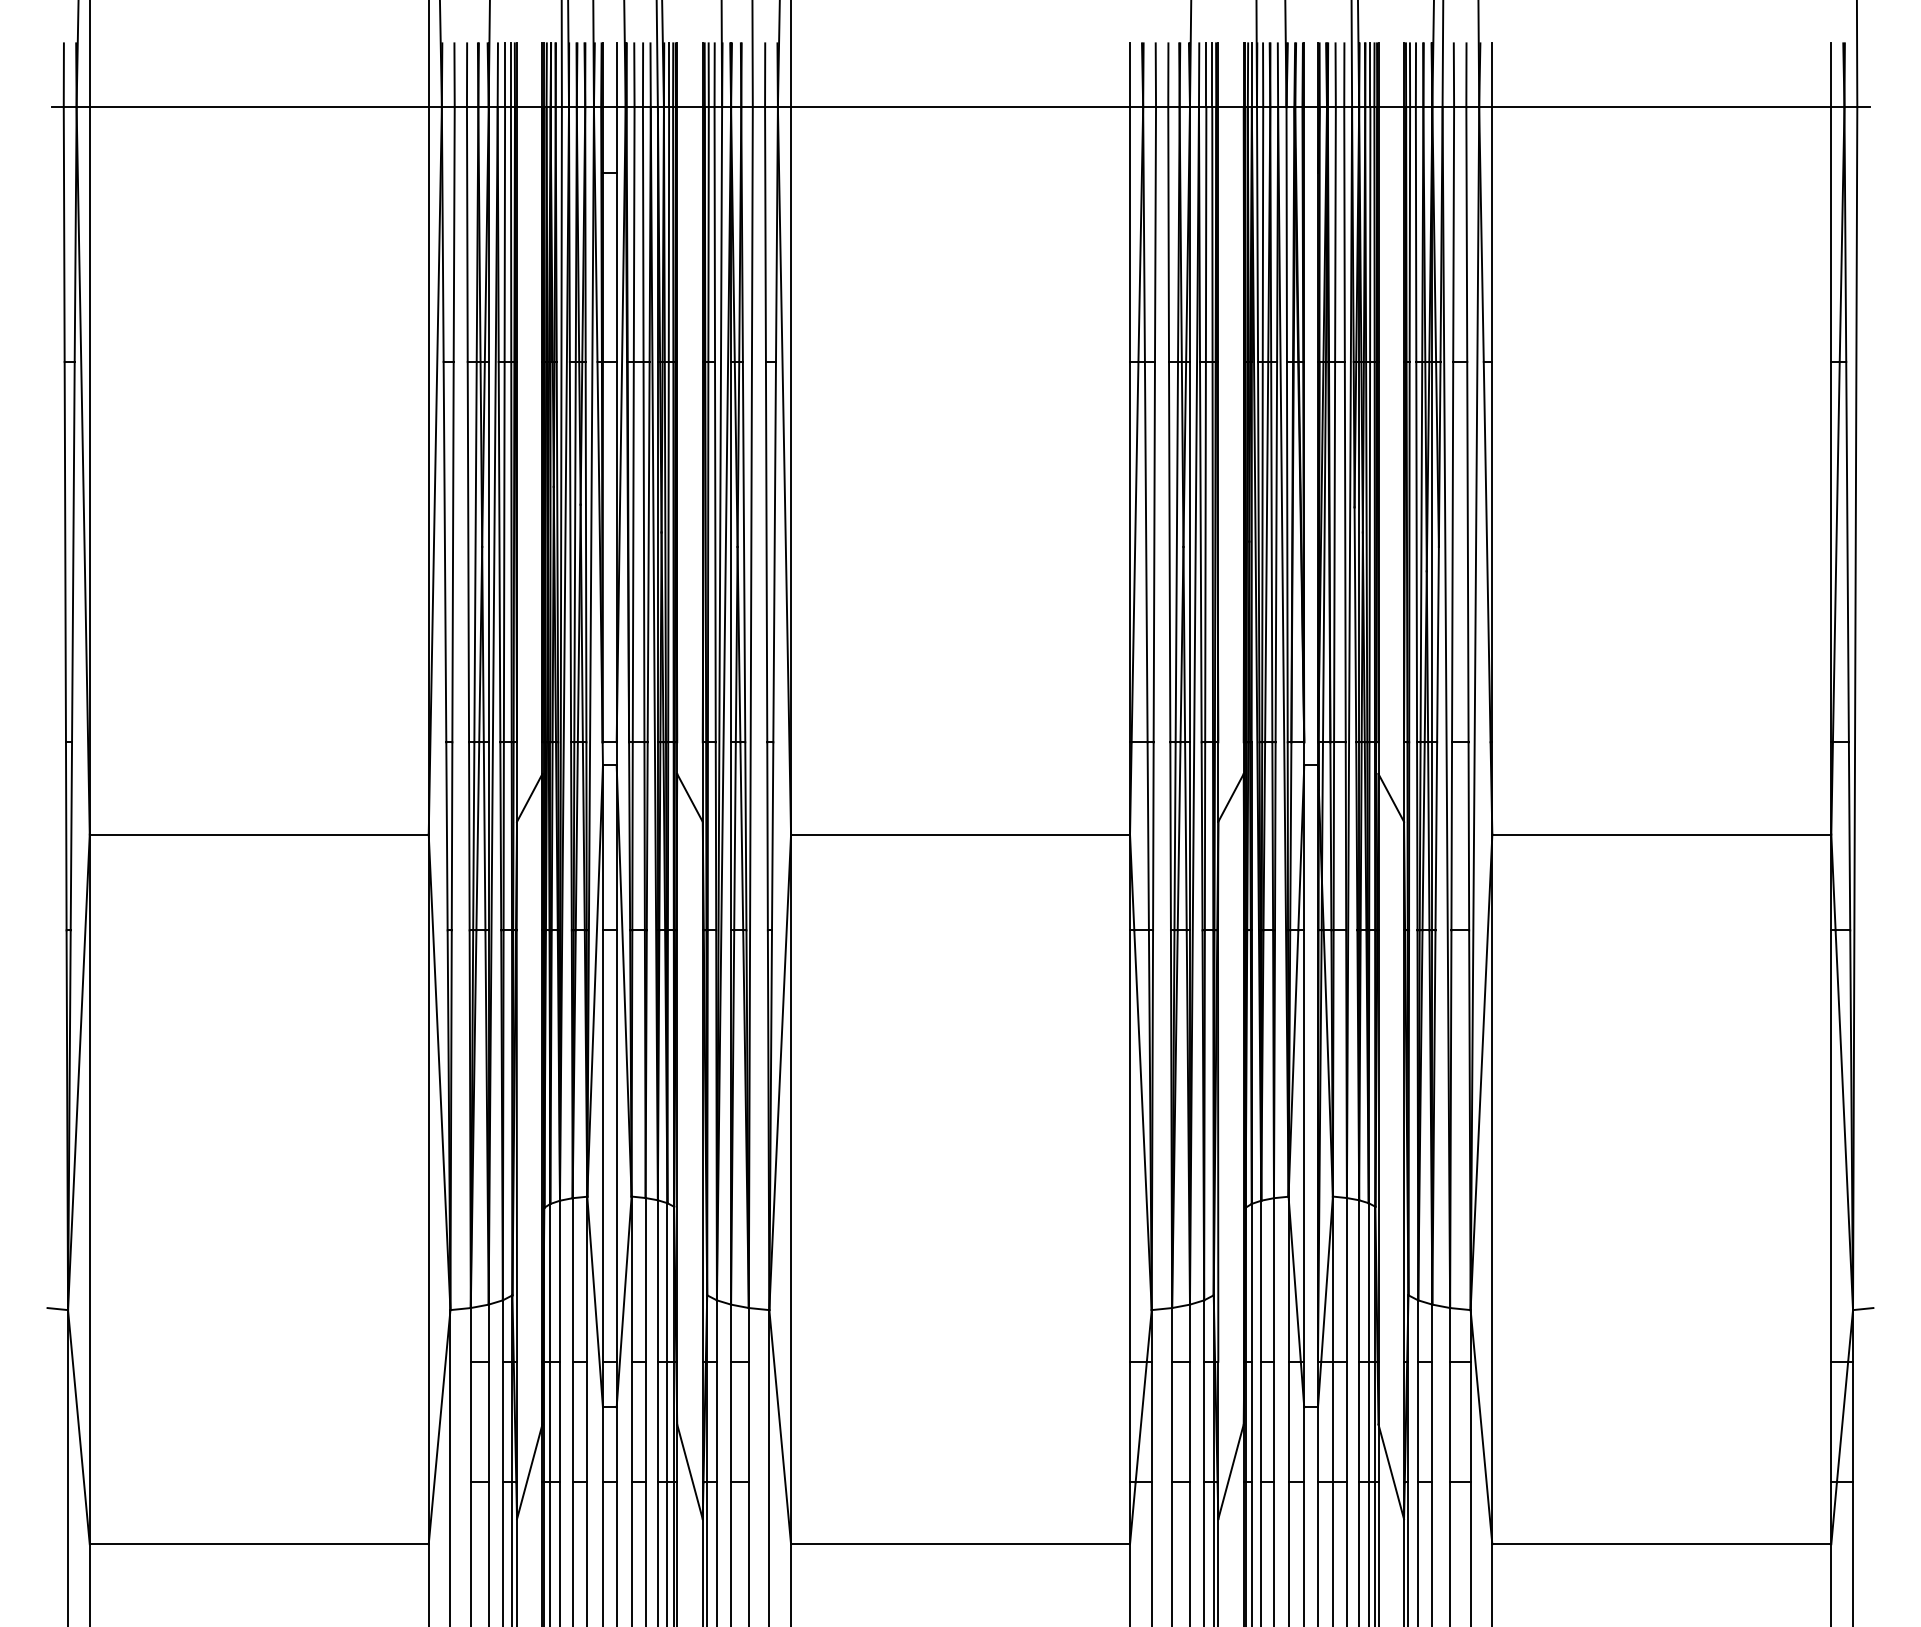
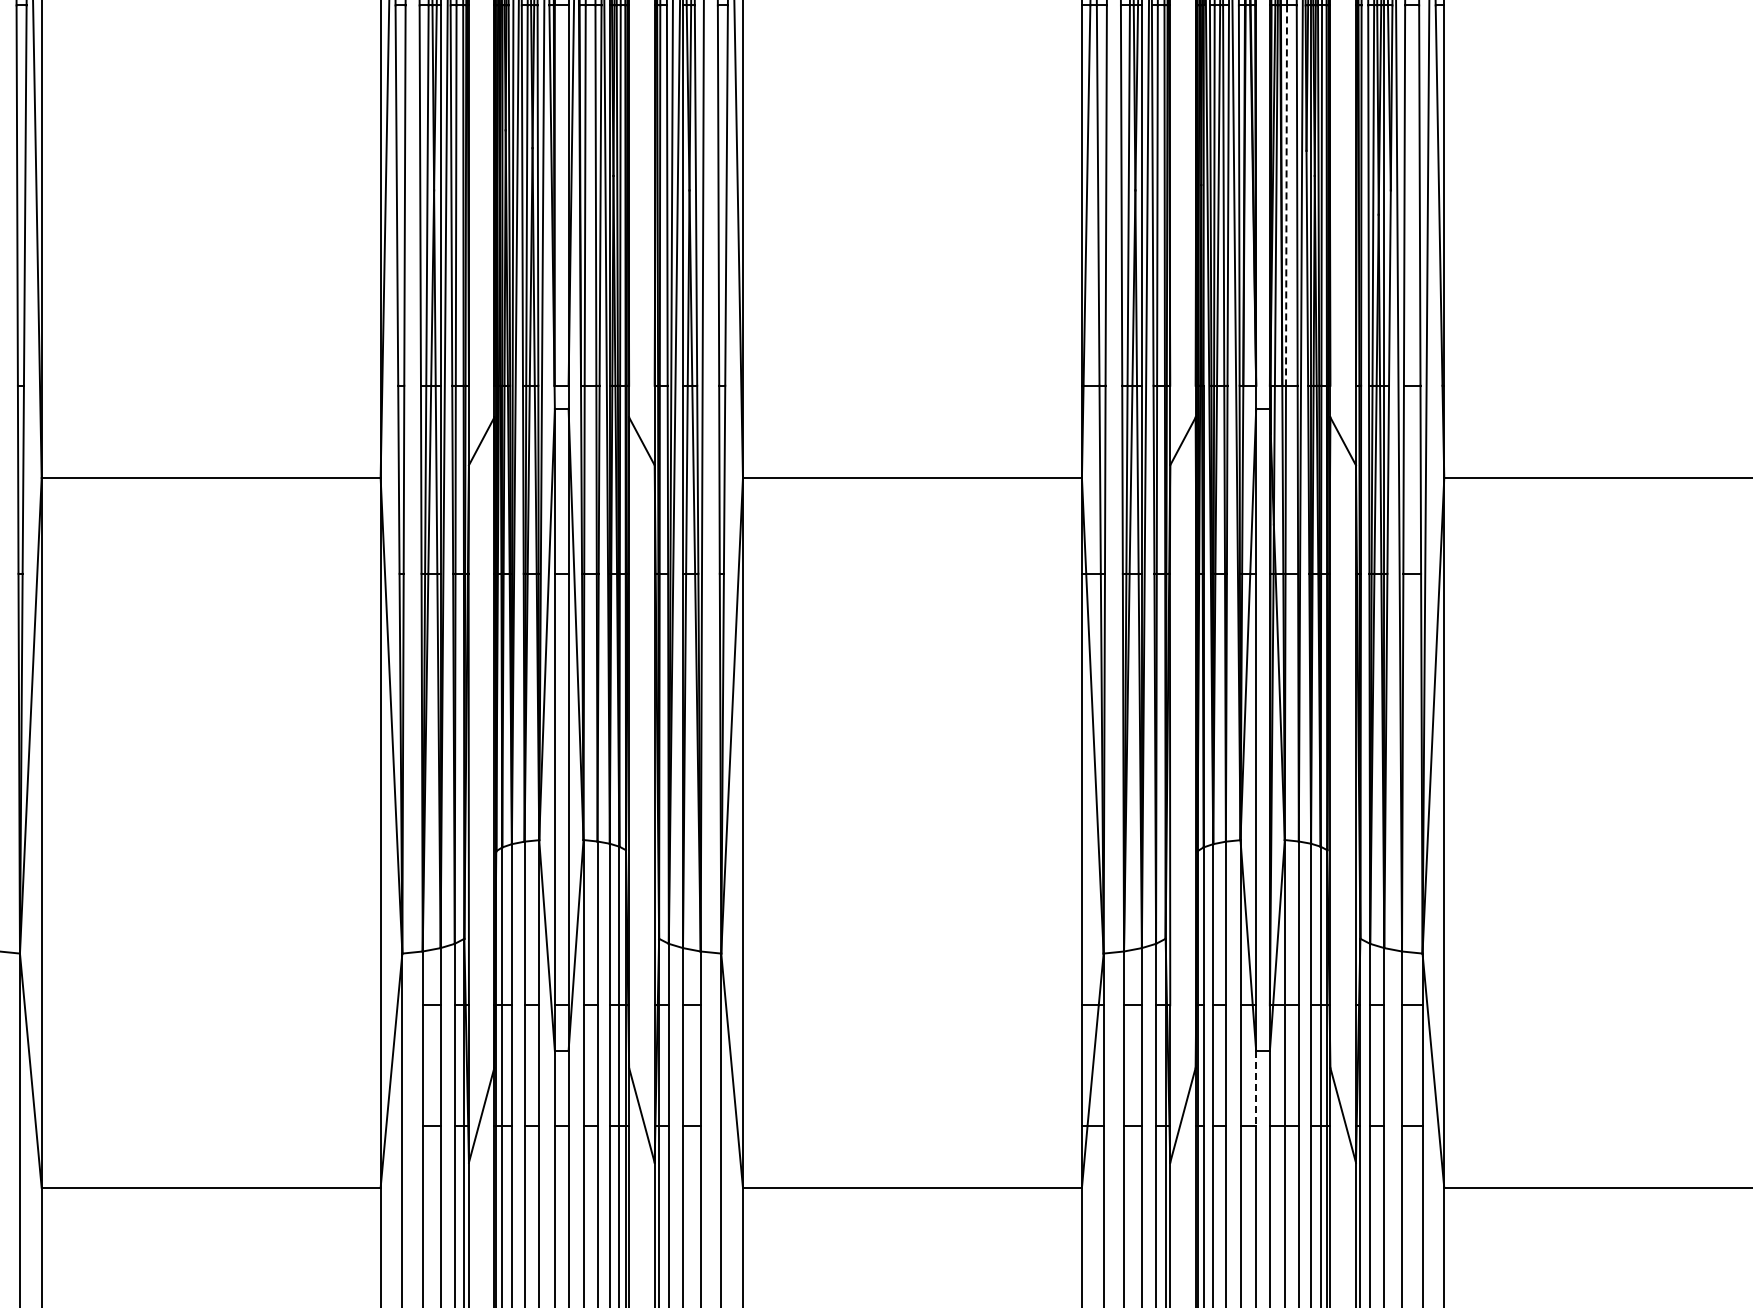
line: (1334, 552) -> (1286, 195), solid -> dashed
line: (1304, 1444) -> (1256, 1087), solid -> dashed

